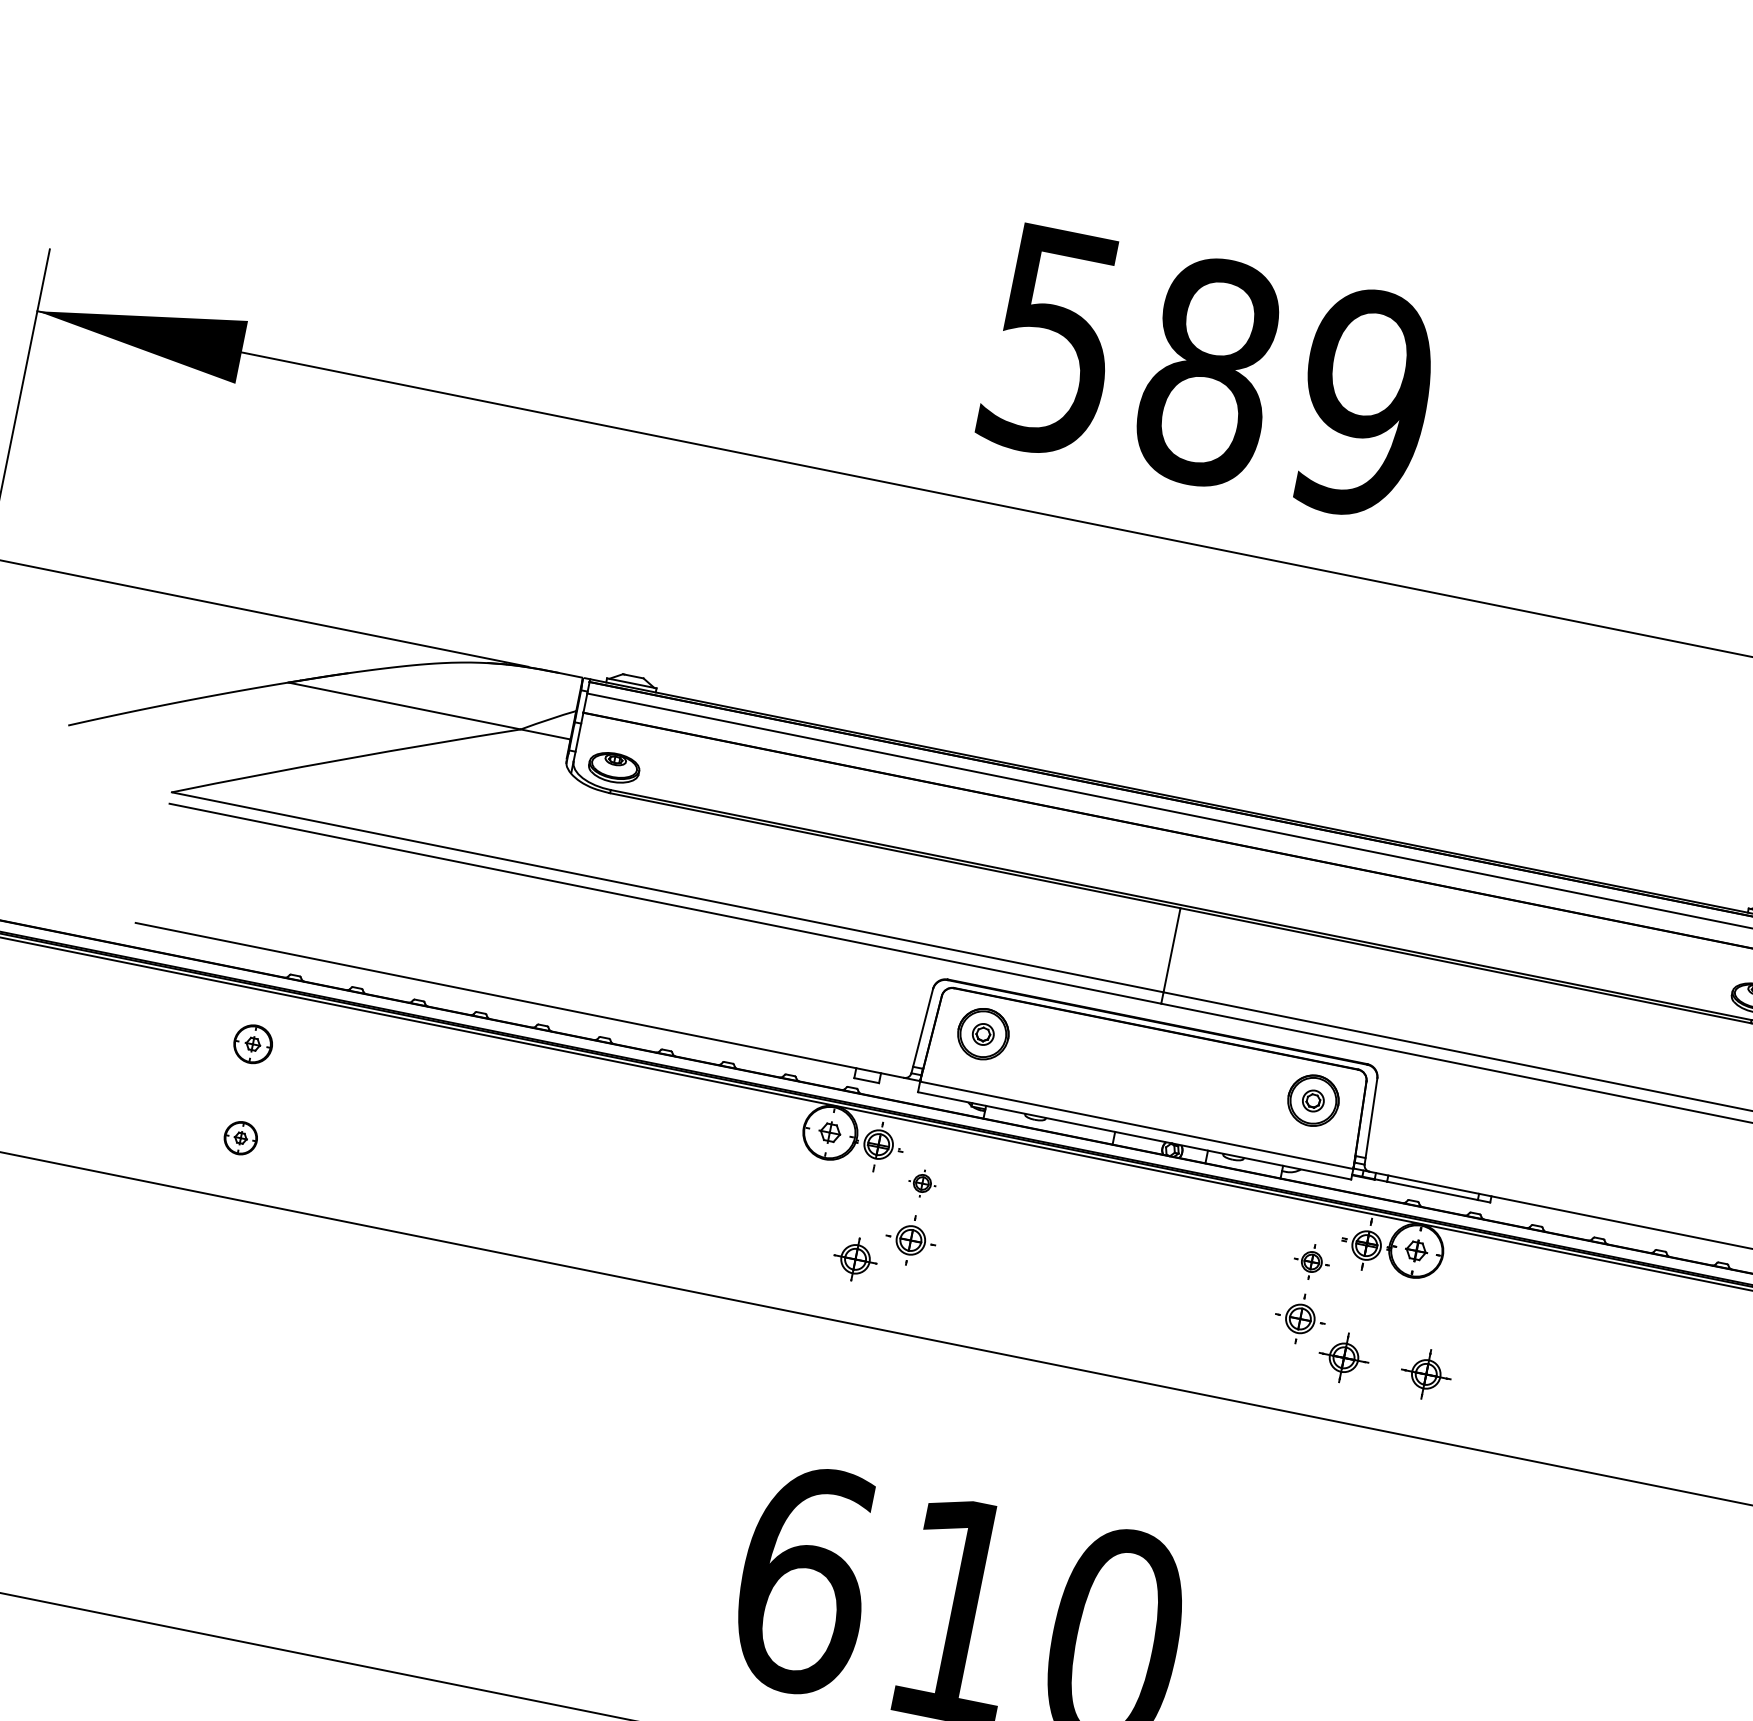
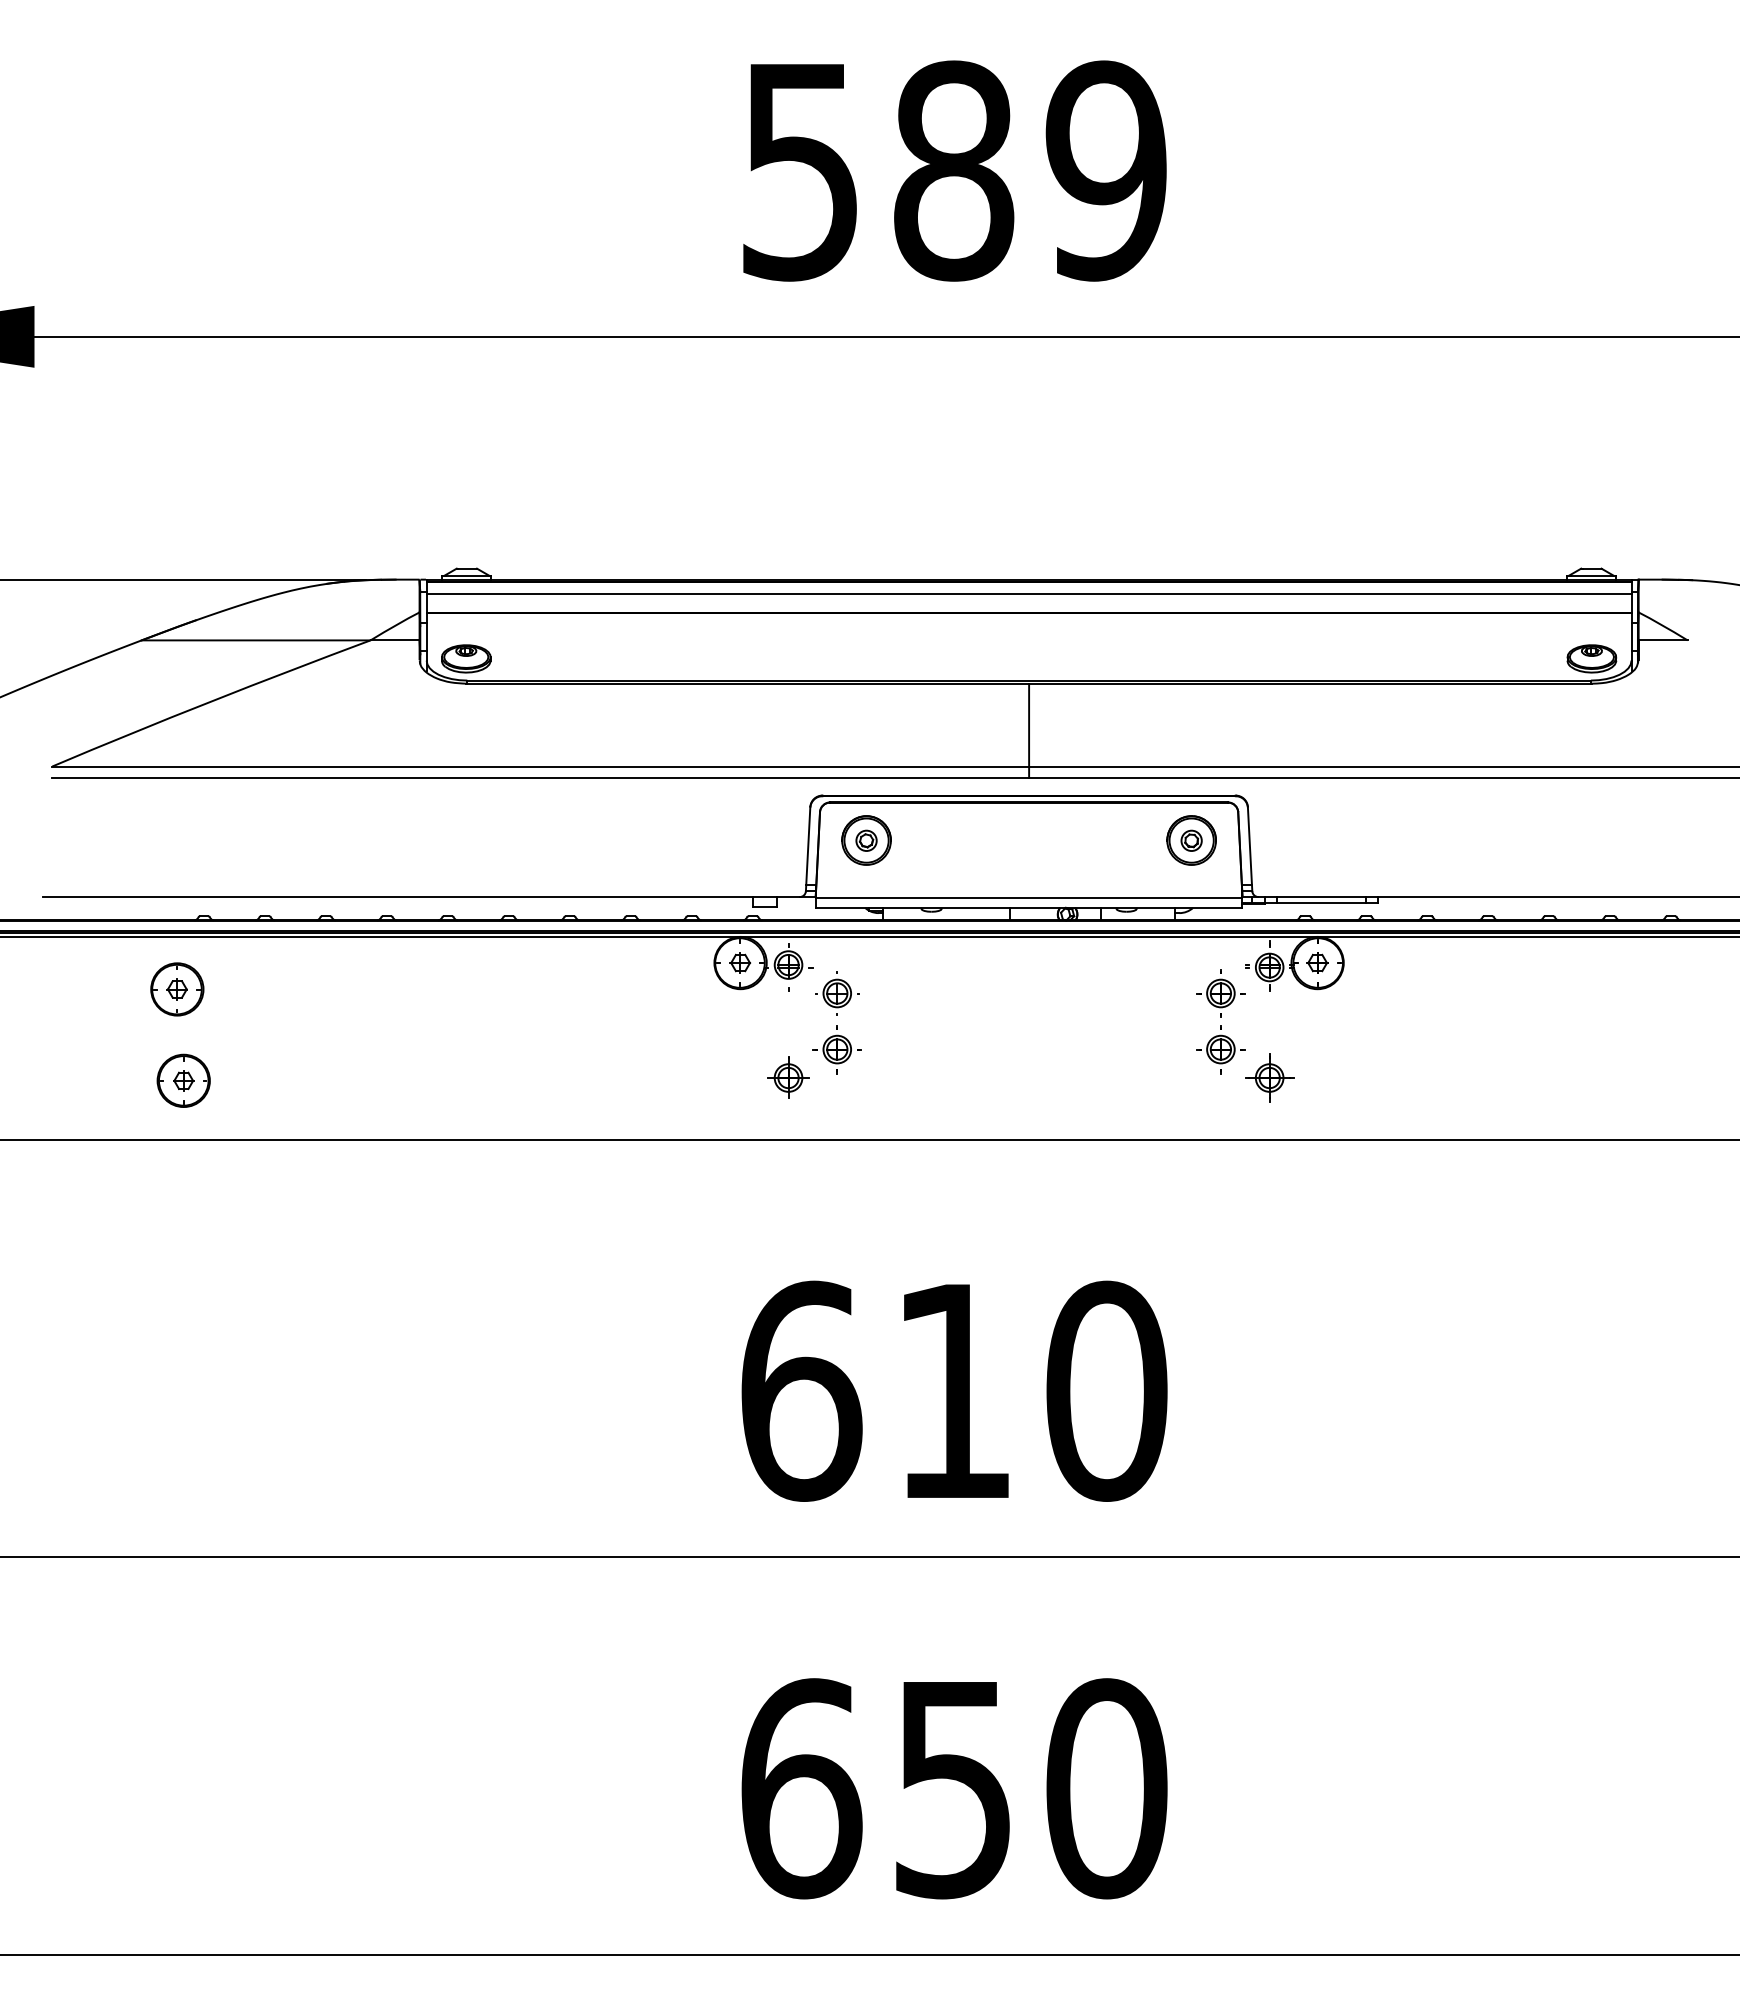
part: (253, 1044) -> (177, 989), size x1.43
part: (240, 1137) -> (183, 1080), size x1.67
part: (922, 1183) -> (837, 993), size x1.67
part: (1311, 1261) -> (1220, 993), size x1.43
part: (1426, 1373) -> (1350, 1077), removed

